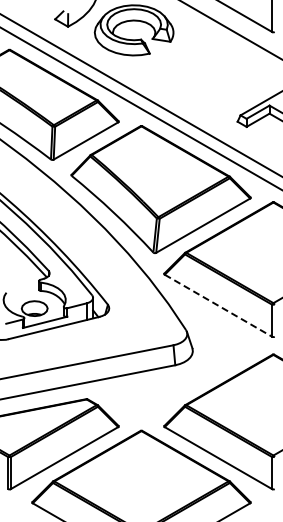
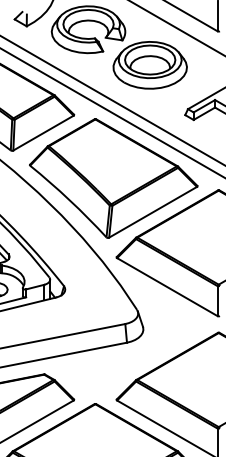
part: (200, 68) -> (150, 65), added
line: (218, 306) -> (167, 287), dashed -> solid

